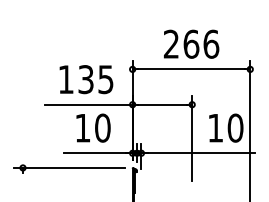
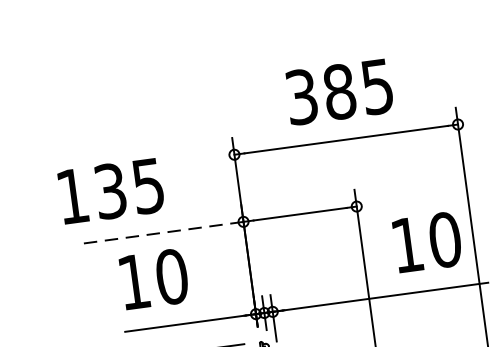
text: (191, 43) -> (339, 90), 266 -> 385
text: (86, 79) -> (111, 190), moved
line: (88, 104) -> (159, 232), solid -> dashed
text: (93, 127) -> (154, 278), moved

